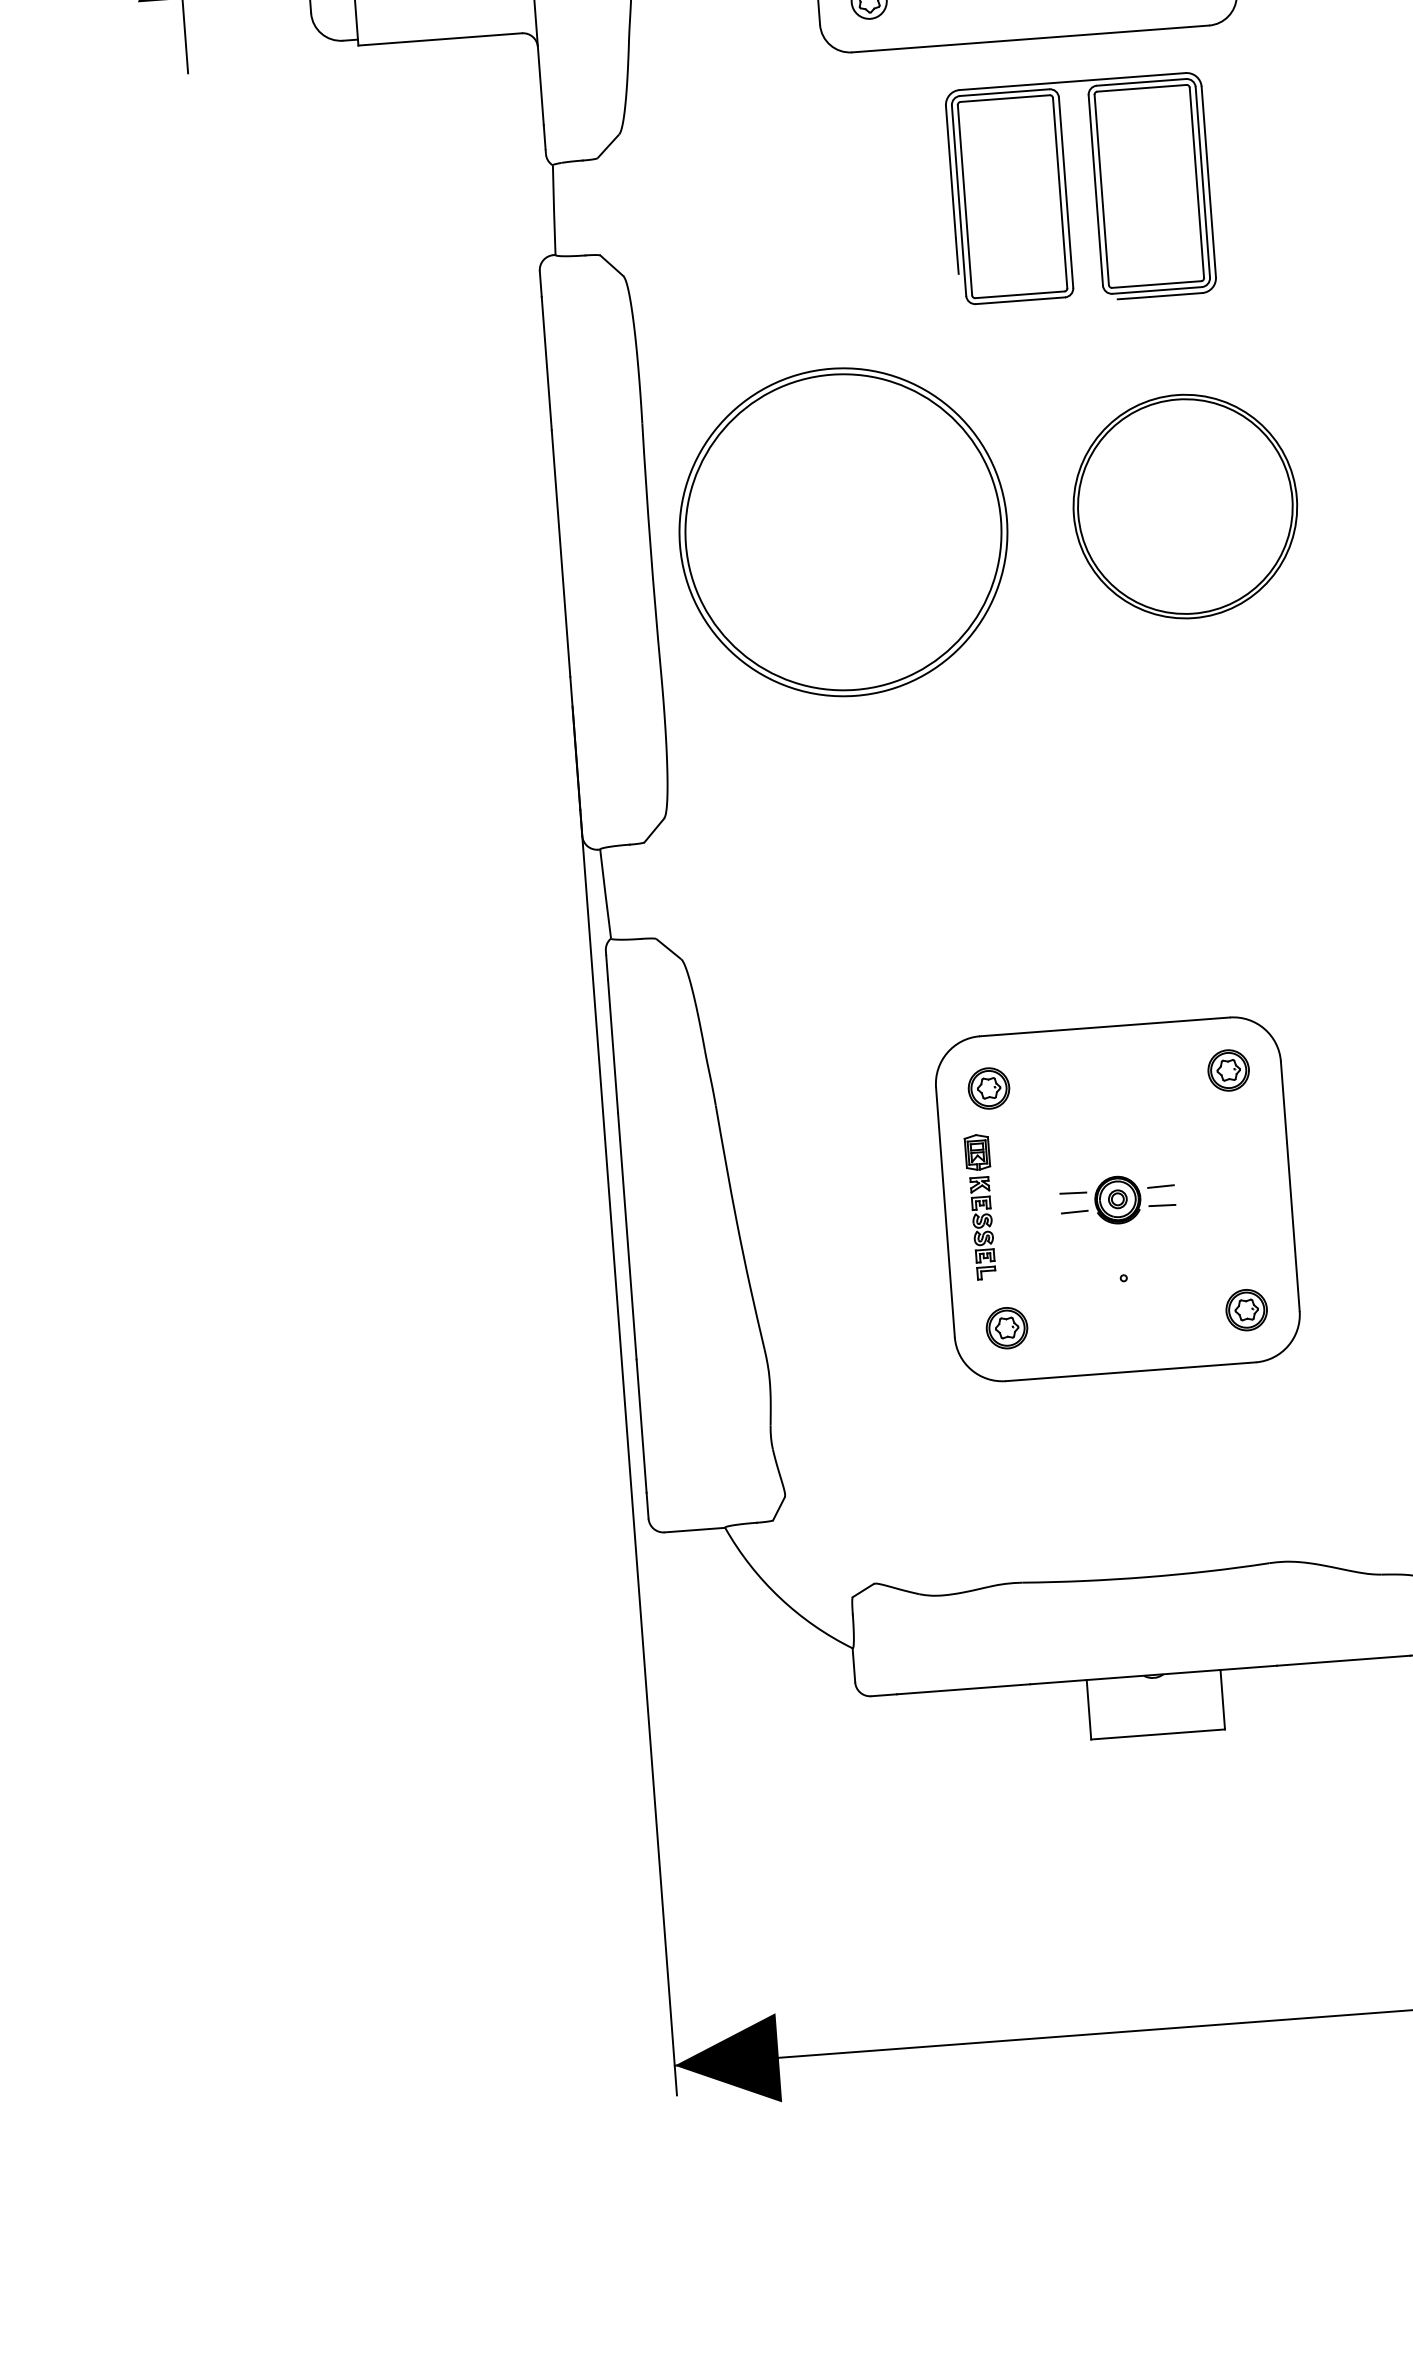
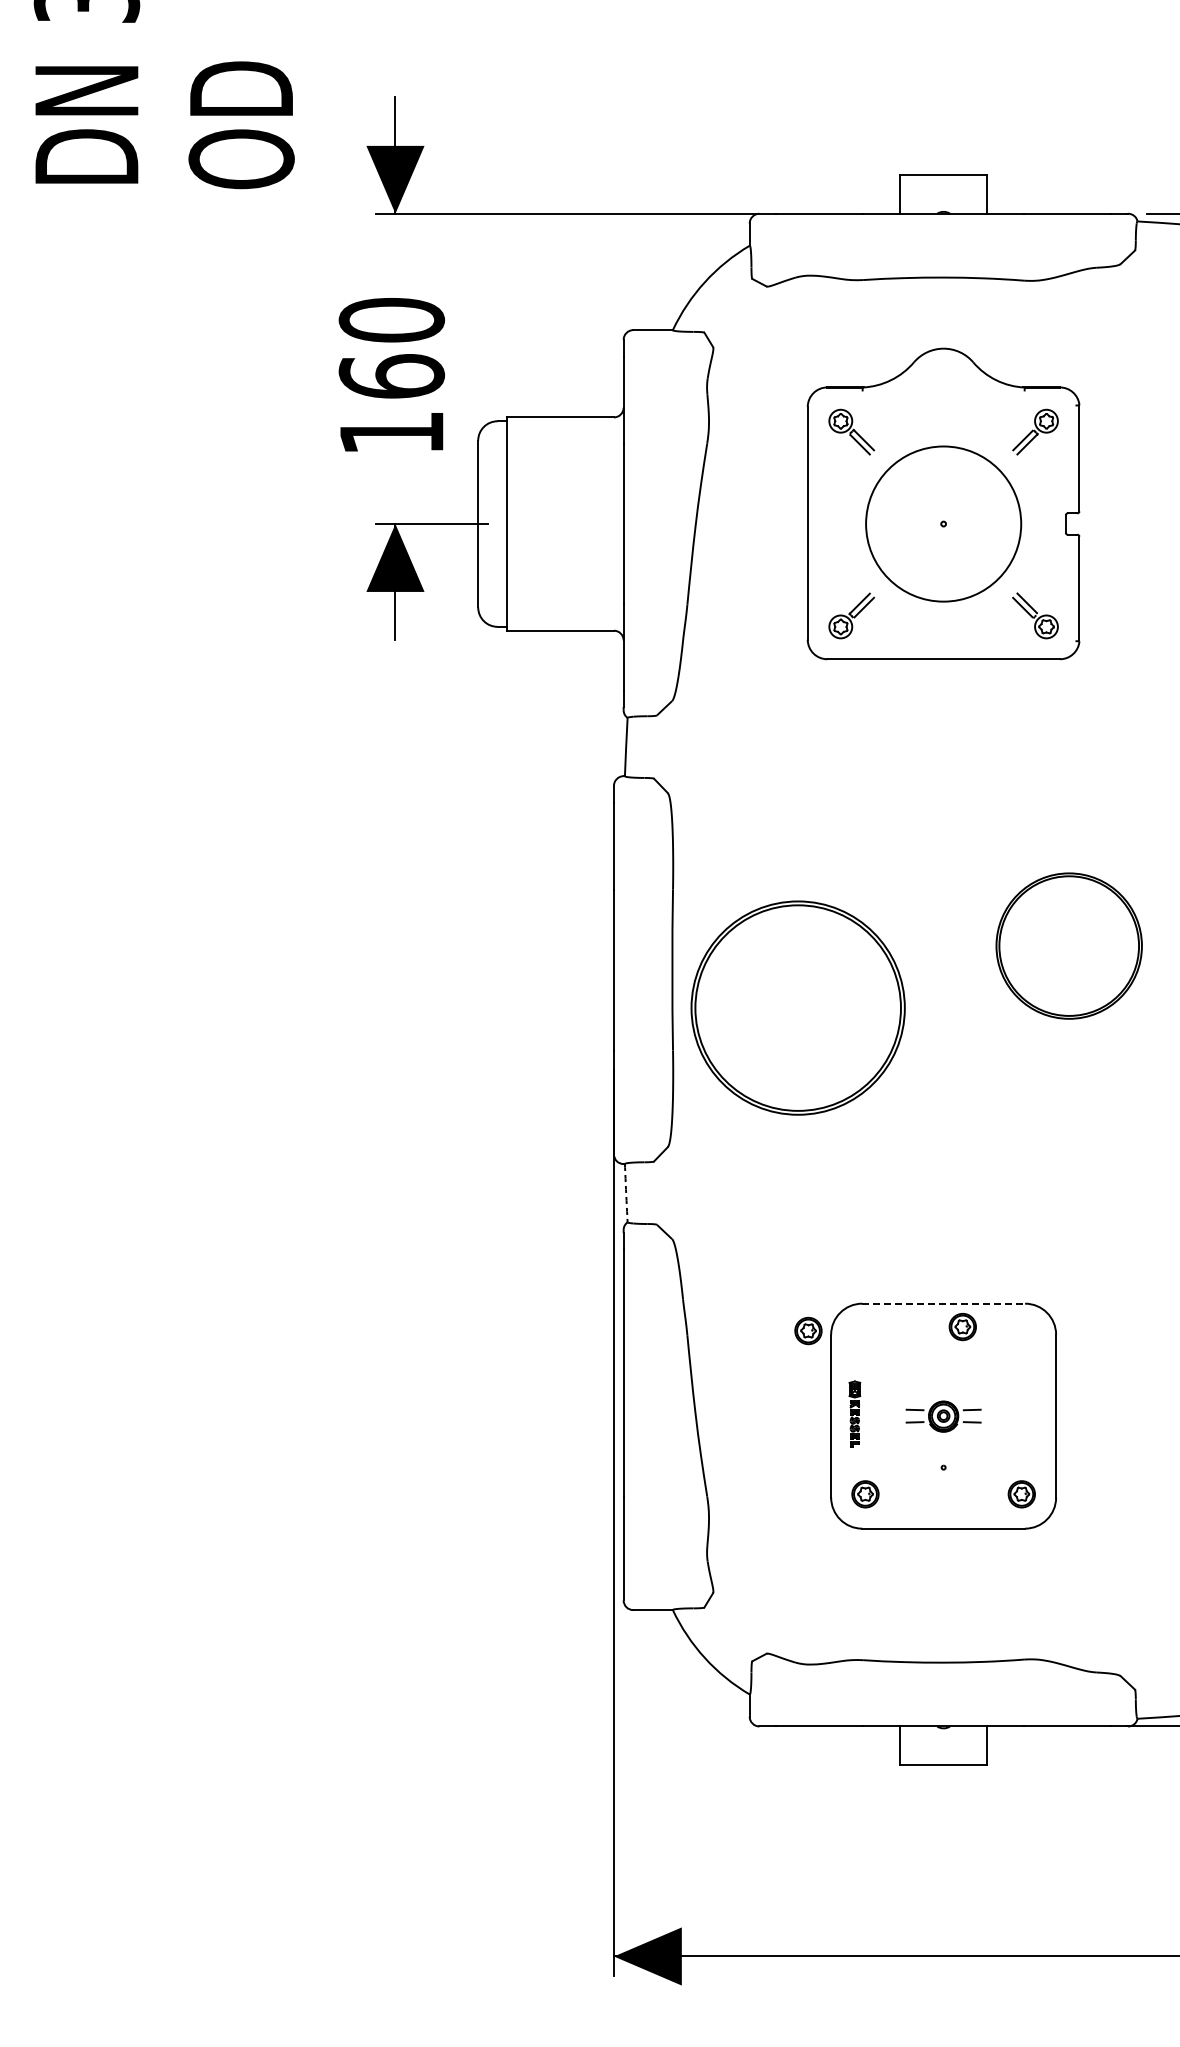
part: (1066, 192) -> (959, 760), removed
part: (1184, 505) -> (1068, 945), moved
part: (842, 531) -> (797, 1007), moved
arc: (606, 894) -> (626, 1193), solid -> dashed
line: (1106, 1026) -> (944, 1303), solid -> dashed
part: (1228, 1071) -> (962, 1327), moved
part: (989, 1087) -> (808, 1330), moved
part: (980, 1205) -> (854, 1413), size x0.7

